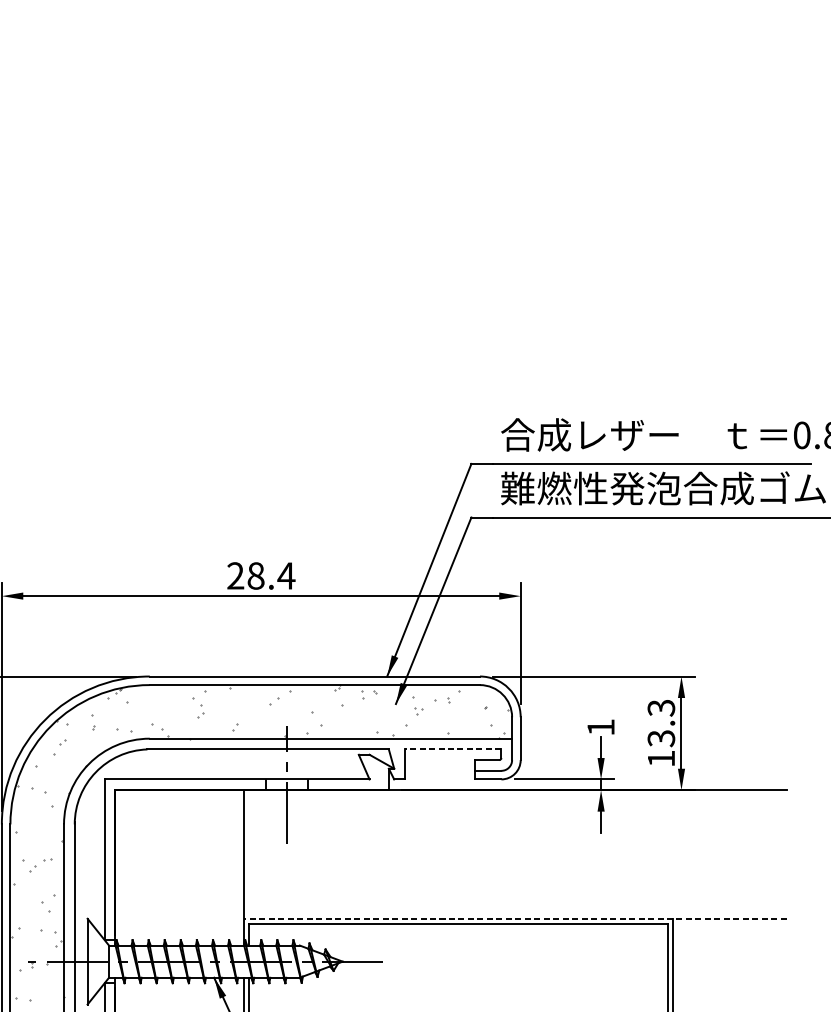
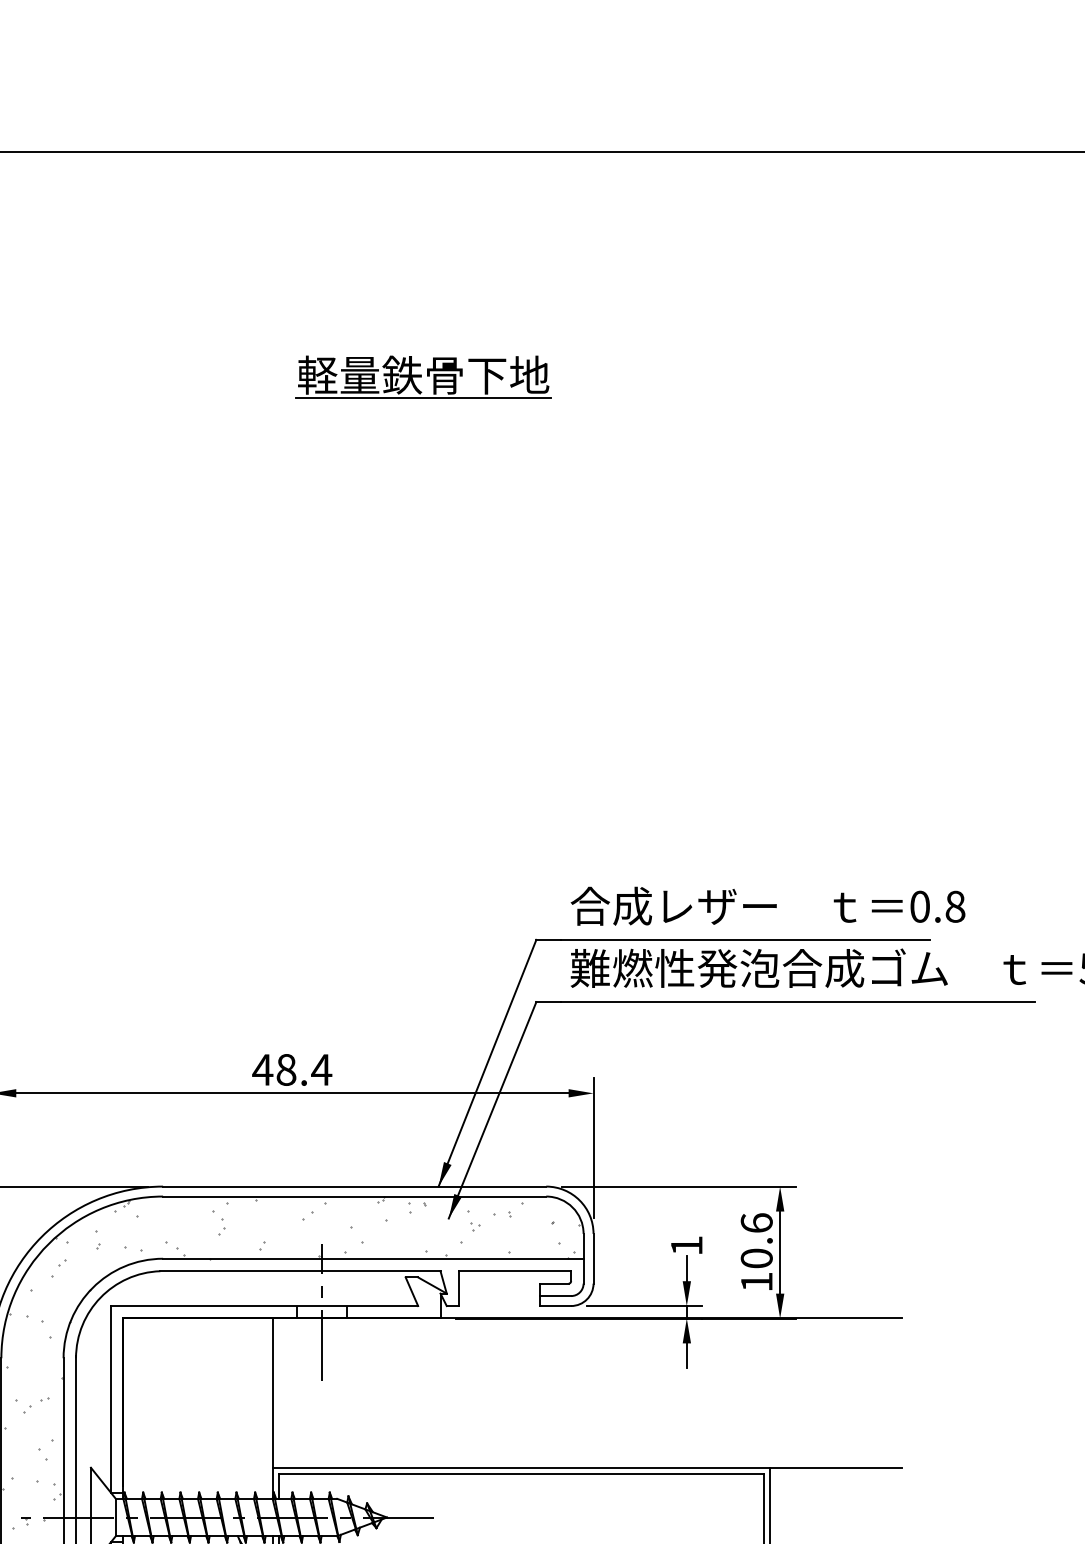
text: (235, 575) -> (262, 1069), 28.4 -> 48.4
text: (661, 722) -> (756, 1240), 13.3 -> 10.6
line: (453, 749) -> (515, 1271), dashed -> solid
line: (515, 918) -> (587, 1467), dashed -> solid

